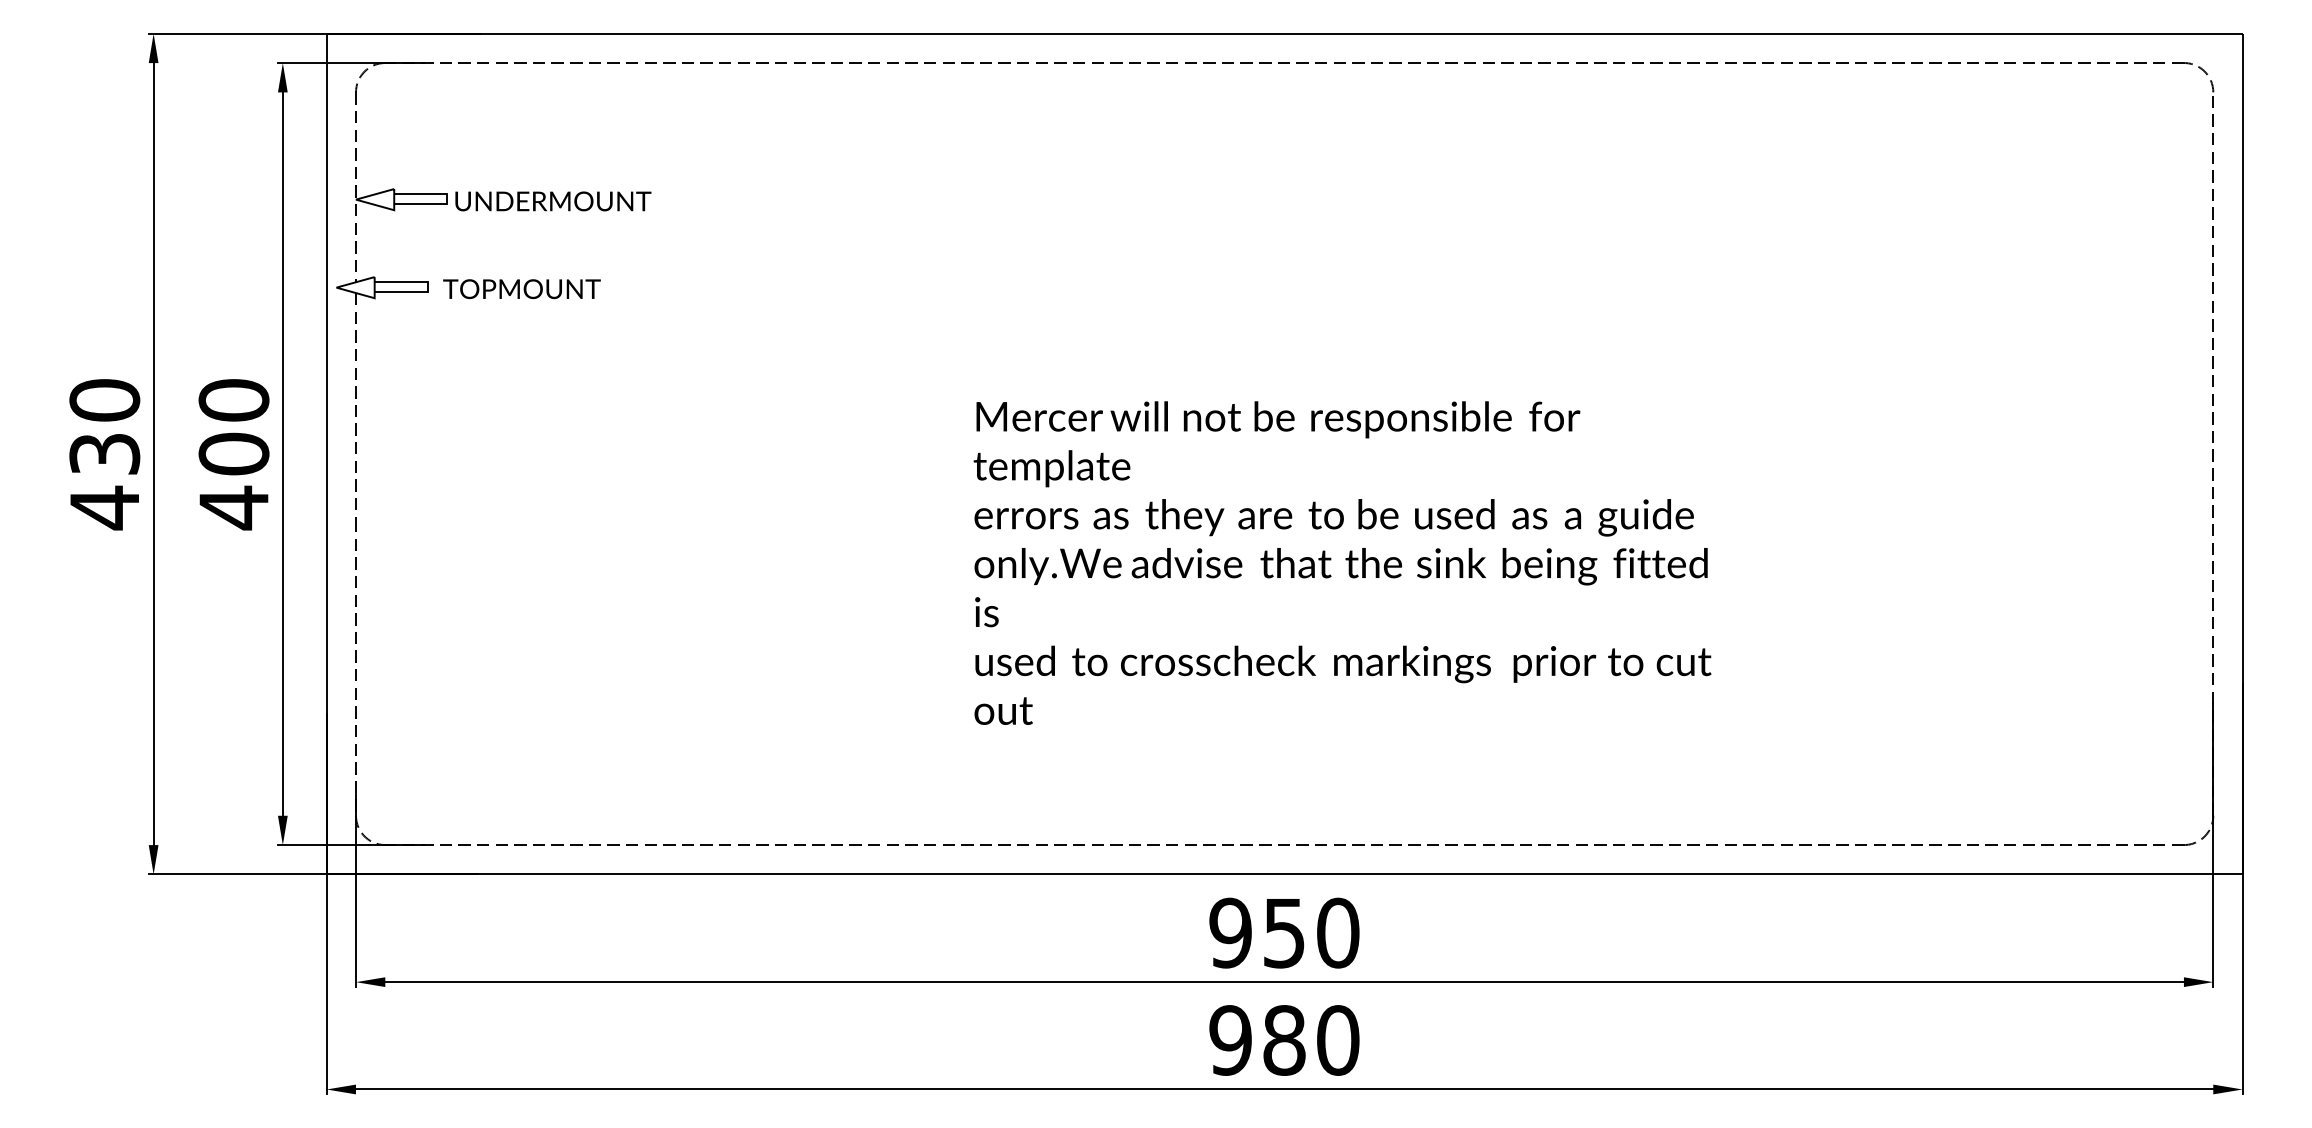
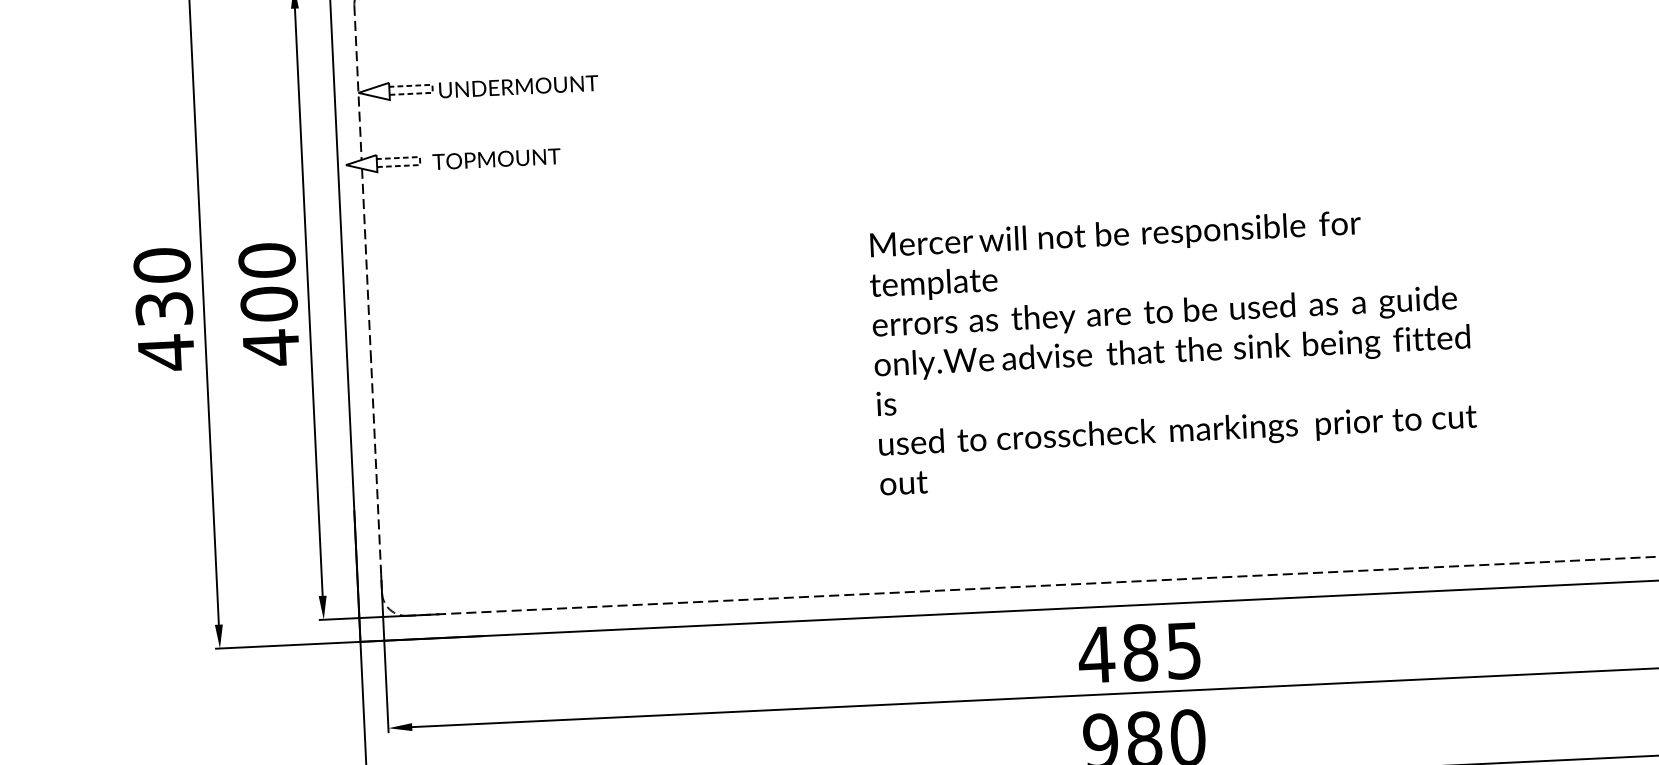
line: (447, 198) -> (432, 88), solid -> dashed
line: (427, 286) -> (419, 160), solid -> dashed
text: (1283, 932) -> (1139, 652), 950 -> 485

